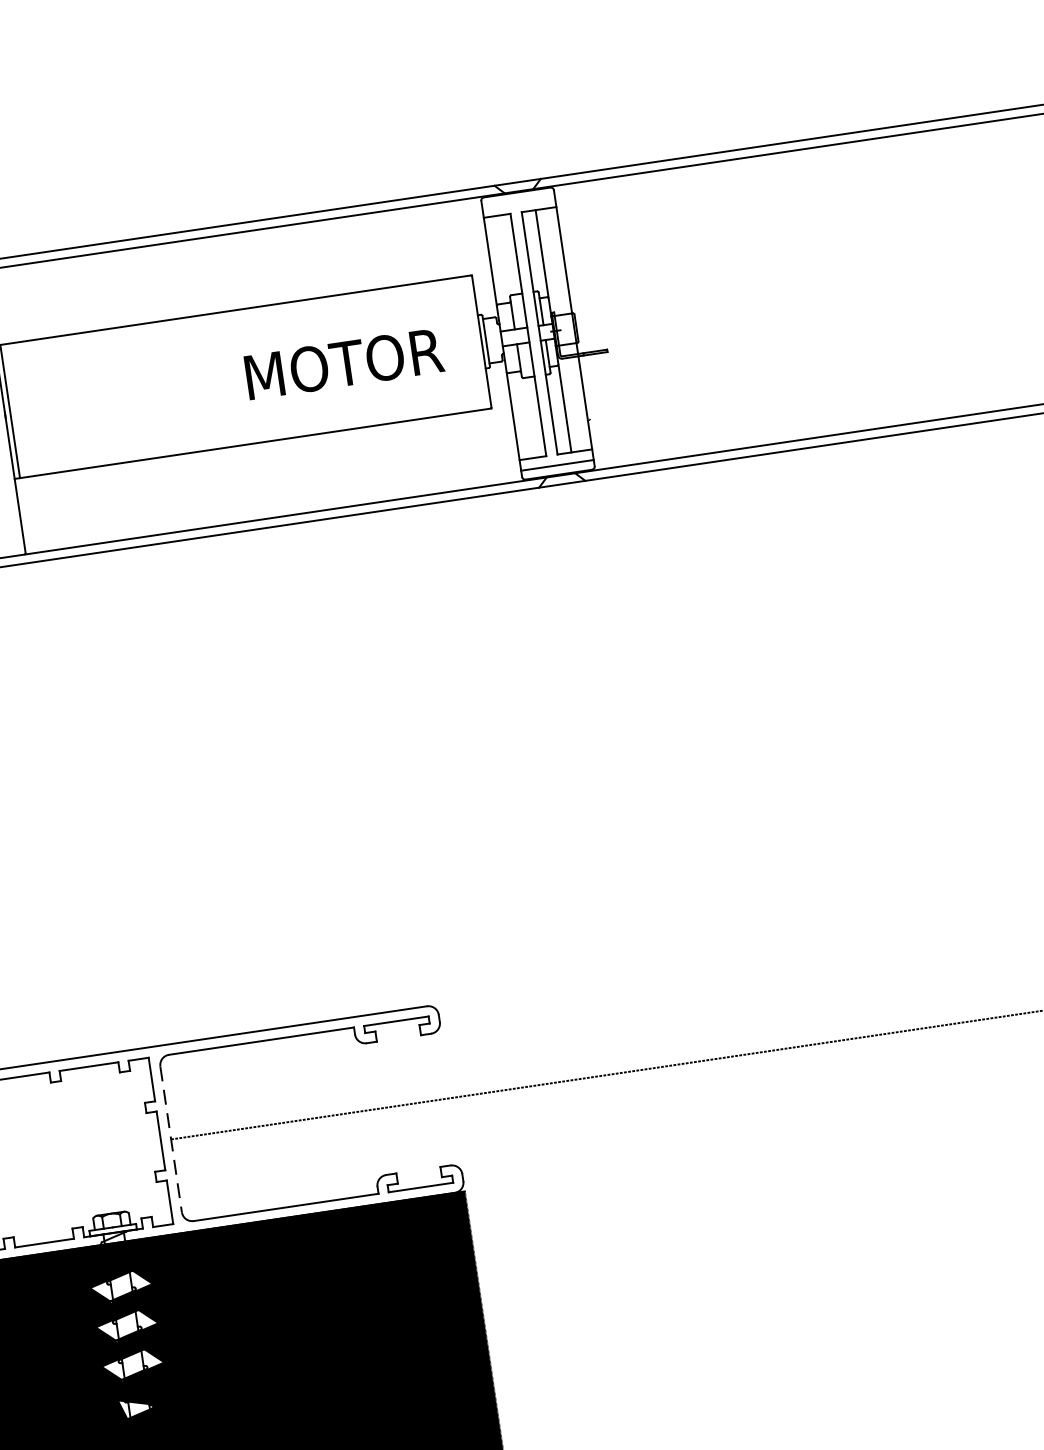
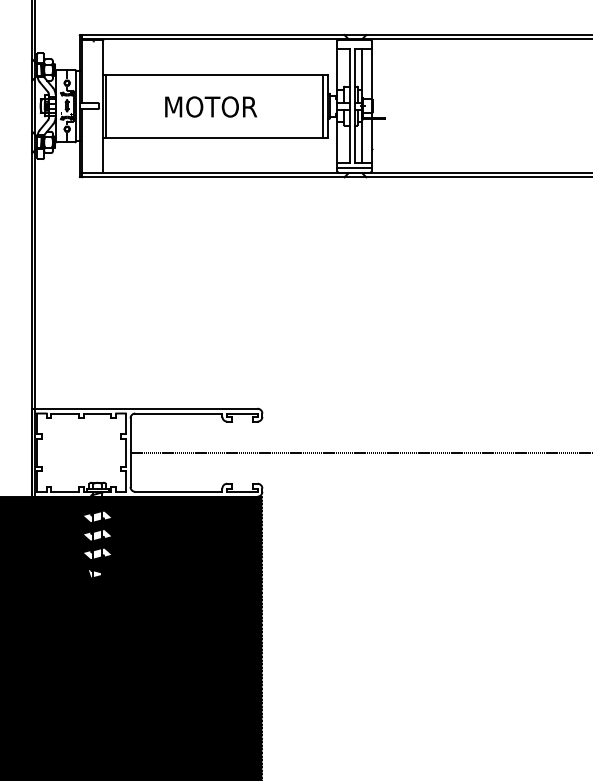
line: (471, 341) -> (323, 105), added
text: (344, 362) -> (211, 106), moved
line: (171, 1141) -> (130, 453), dashed -> solid

